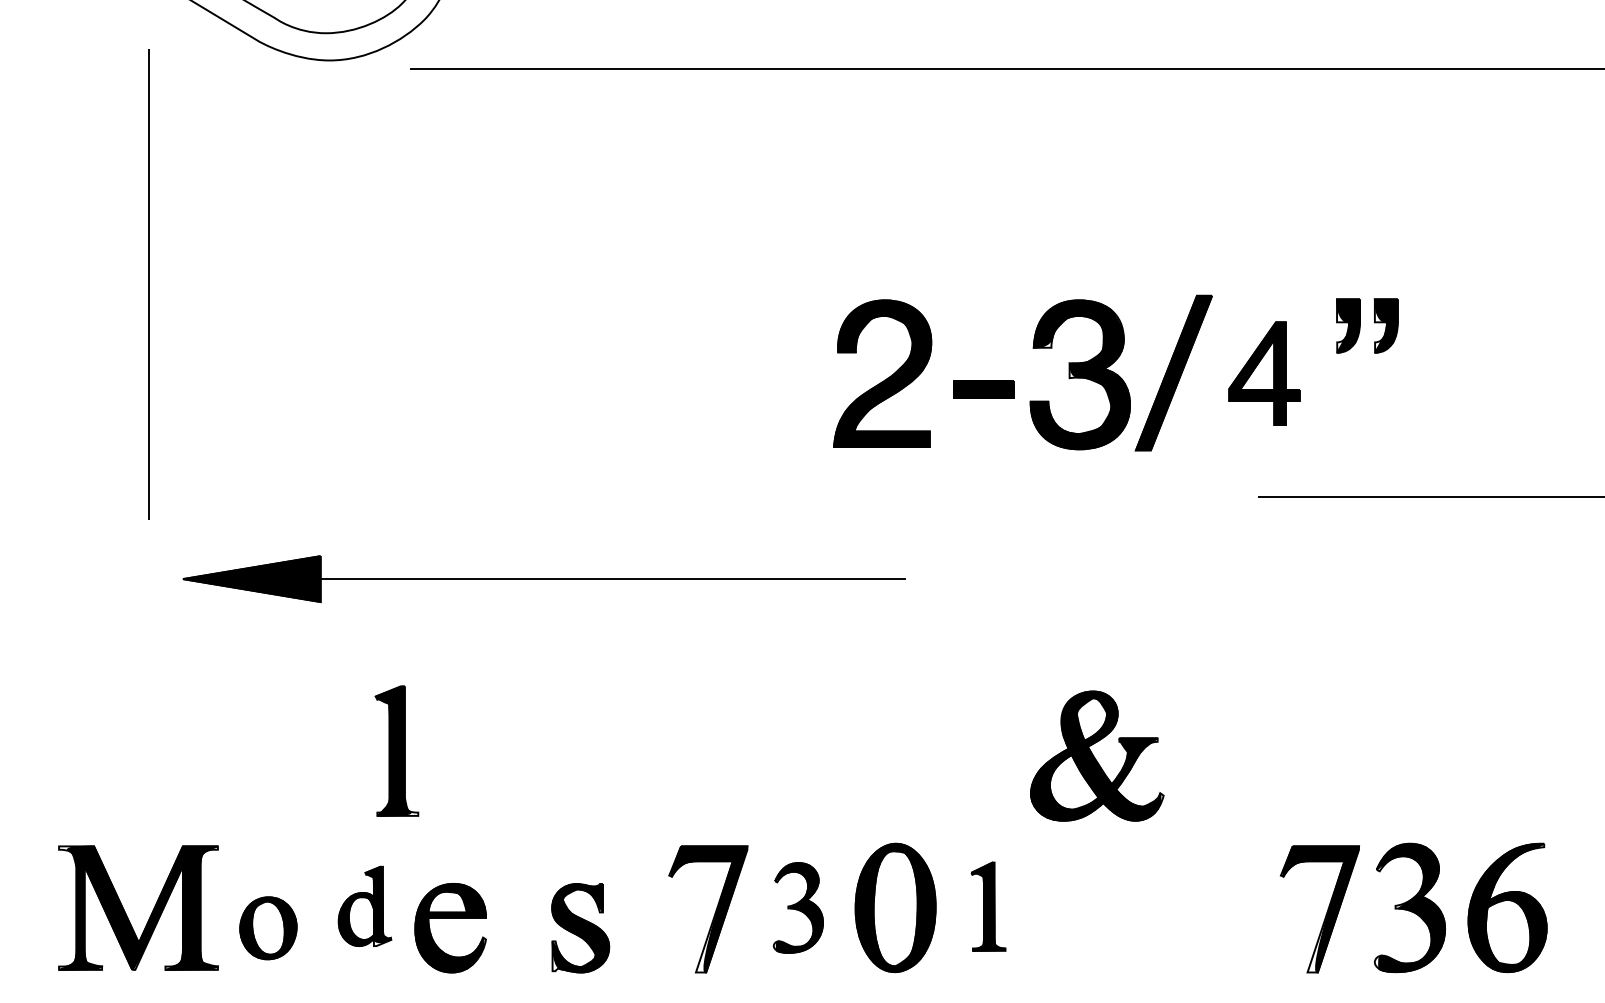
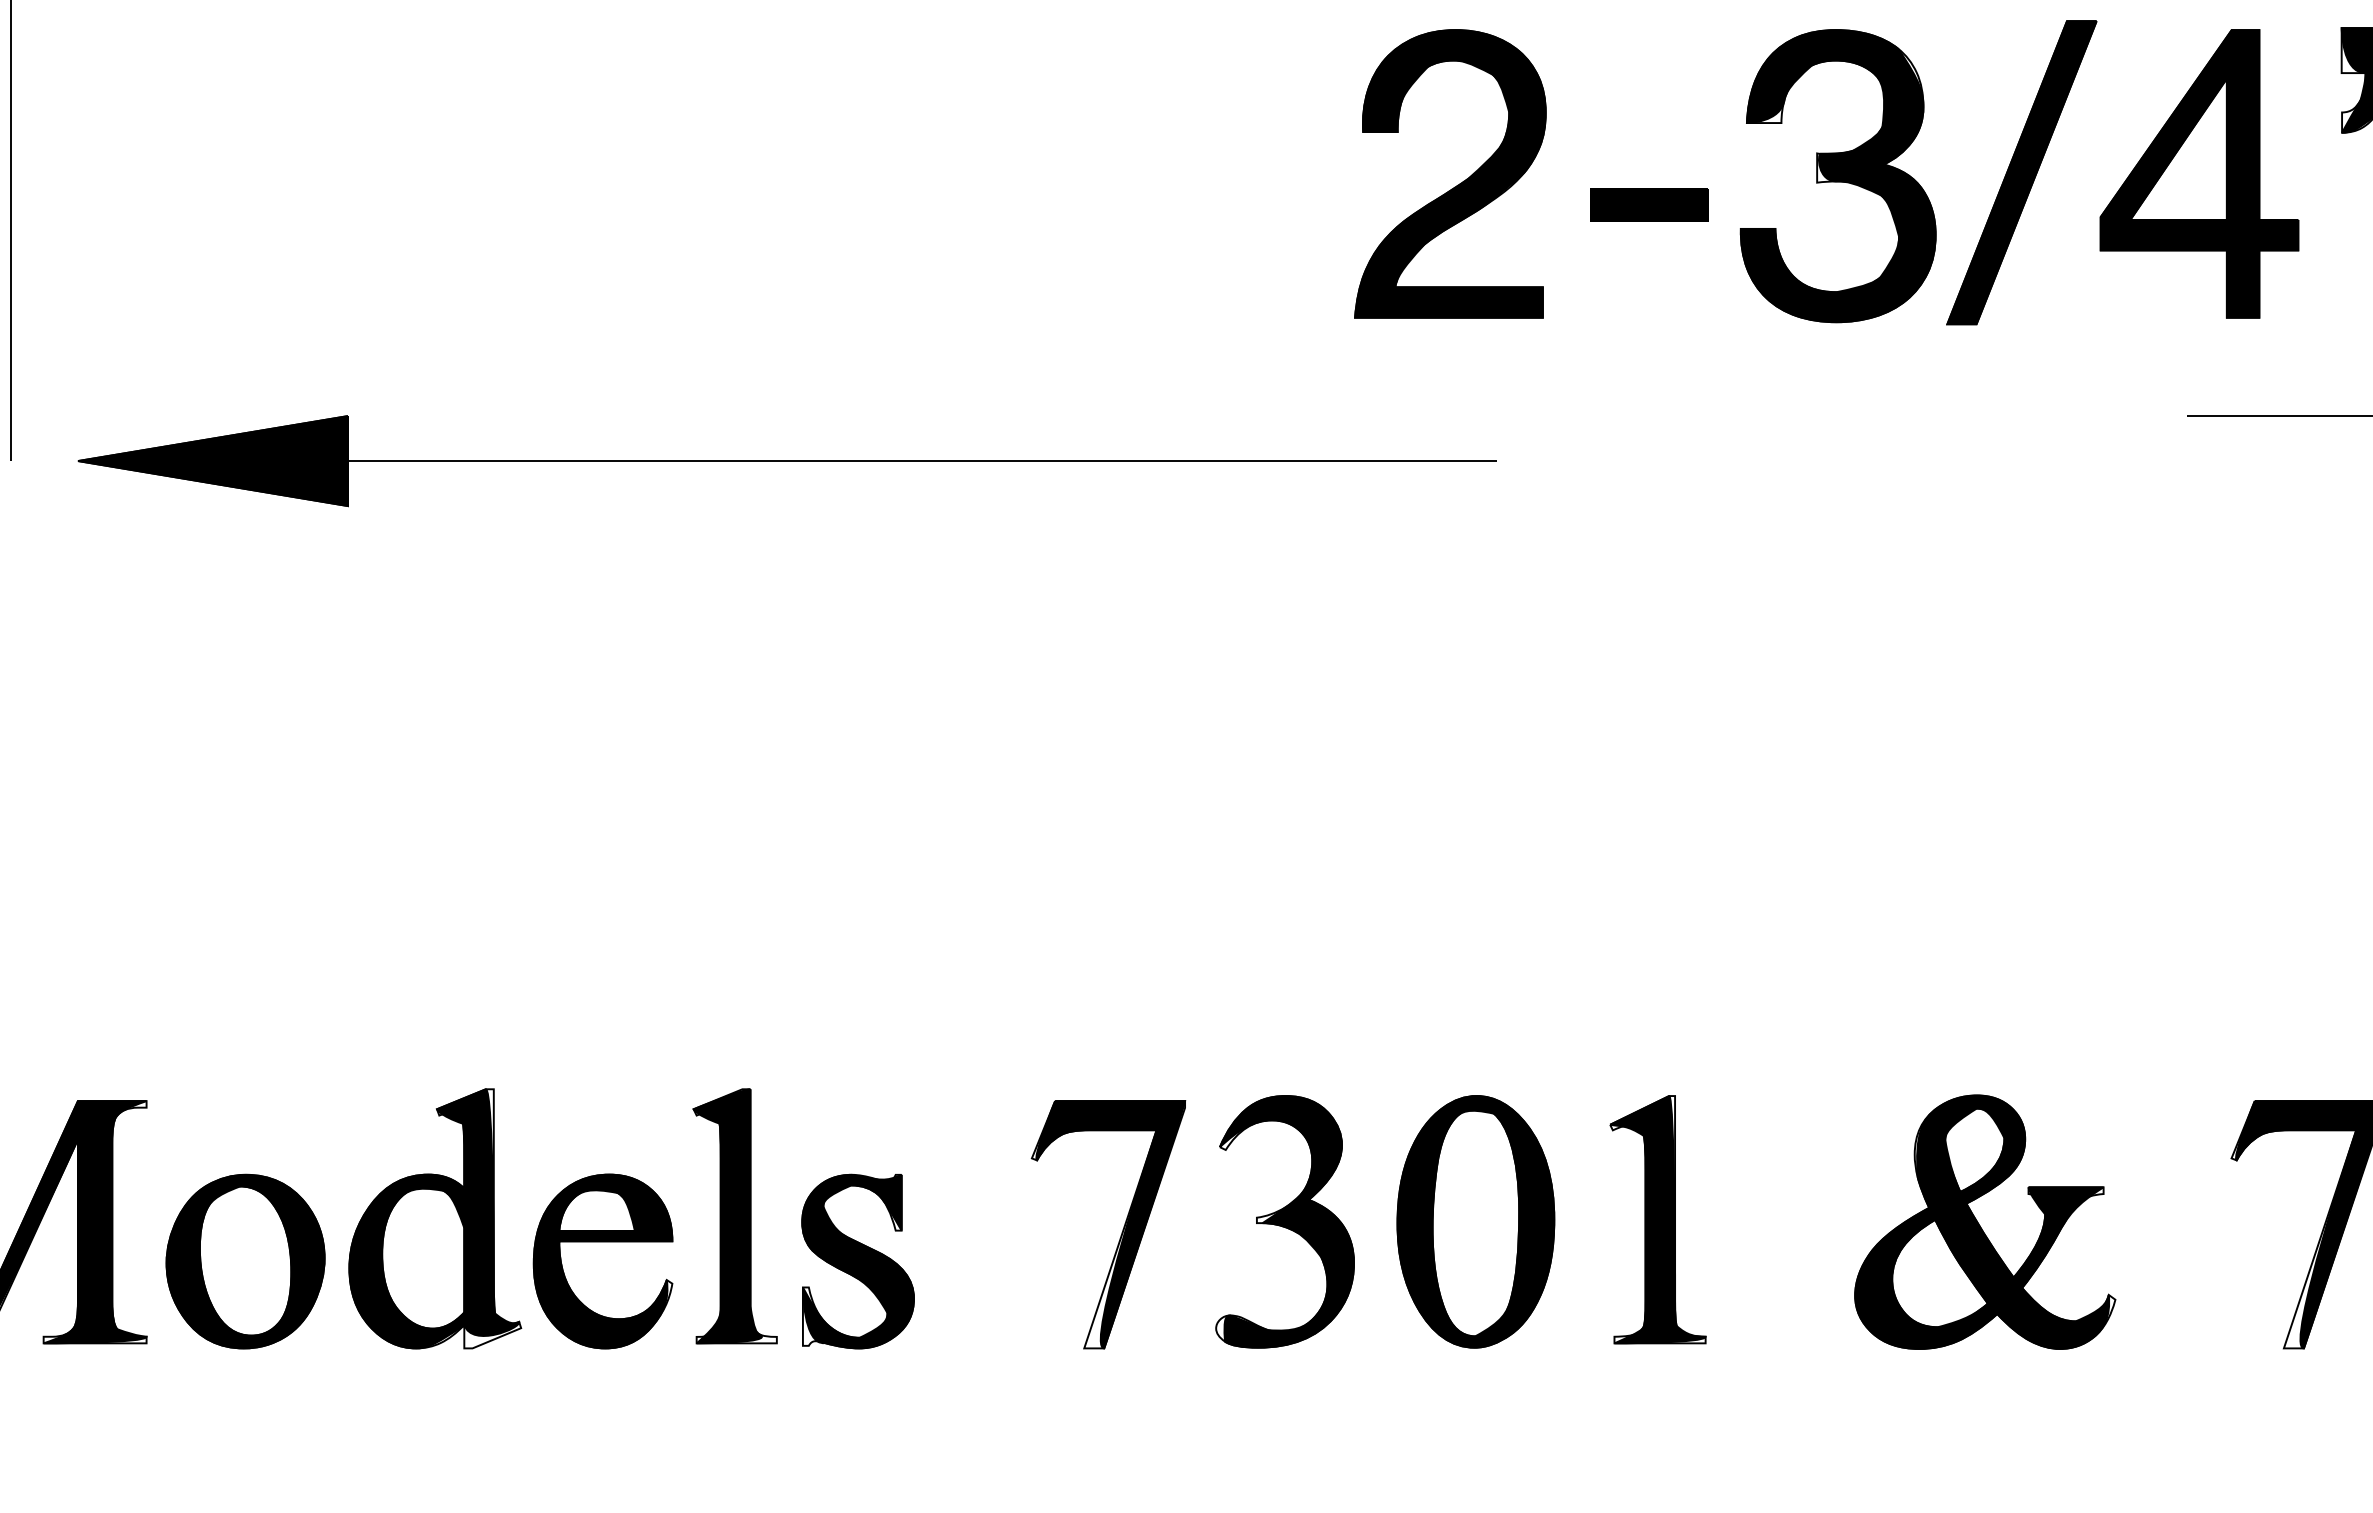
part: (1264, 373) -> (2199, 173), size x1.43
part: (543, 579) -> (785, 461), moved
part: (396, 750) -> (734, 1215), moved
part: (1097, 755) -> (1985, 1220), moved
part: (364, 906) -> (434, 1218), size x1.67
part: (988, 906) -> (1658, 1218), size x1.43
part: (798, 907) -> (1285, 1220), size x1.43
part: (268, 928) -> (245, 1262), size x1.43

